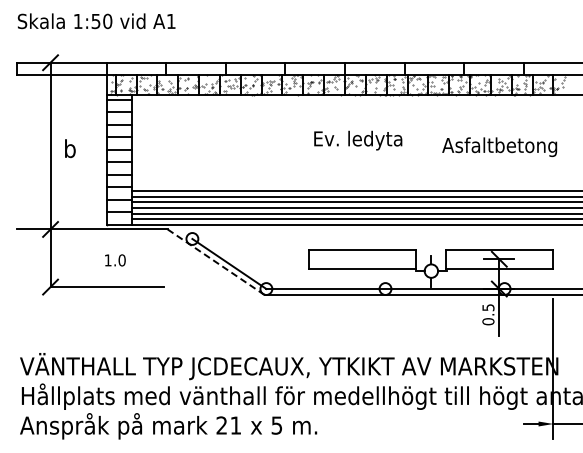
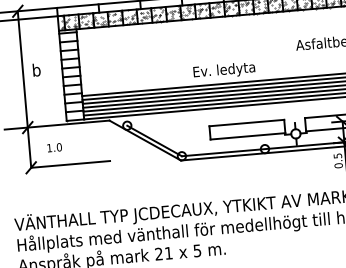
text: (358, 140) -> (224, 70), moved
text: (115, 260) -> (54, 147), moved
line: (215, 261) -> (144, 140), dashed -> solid

